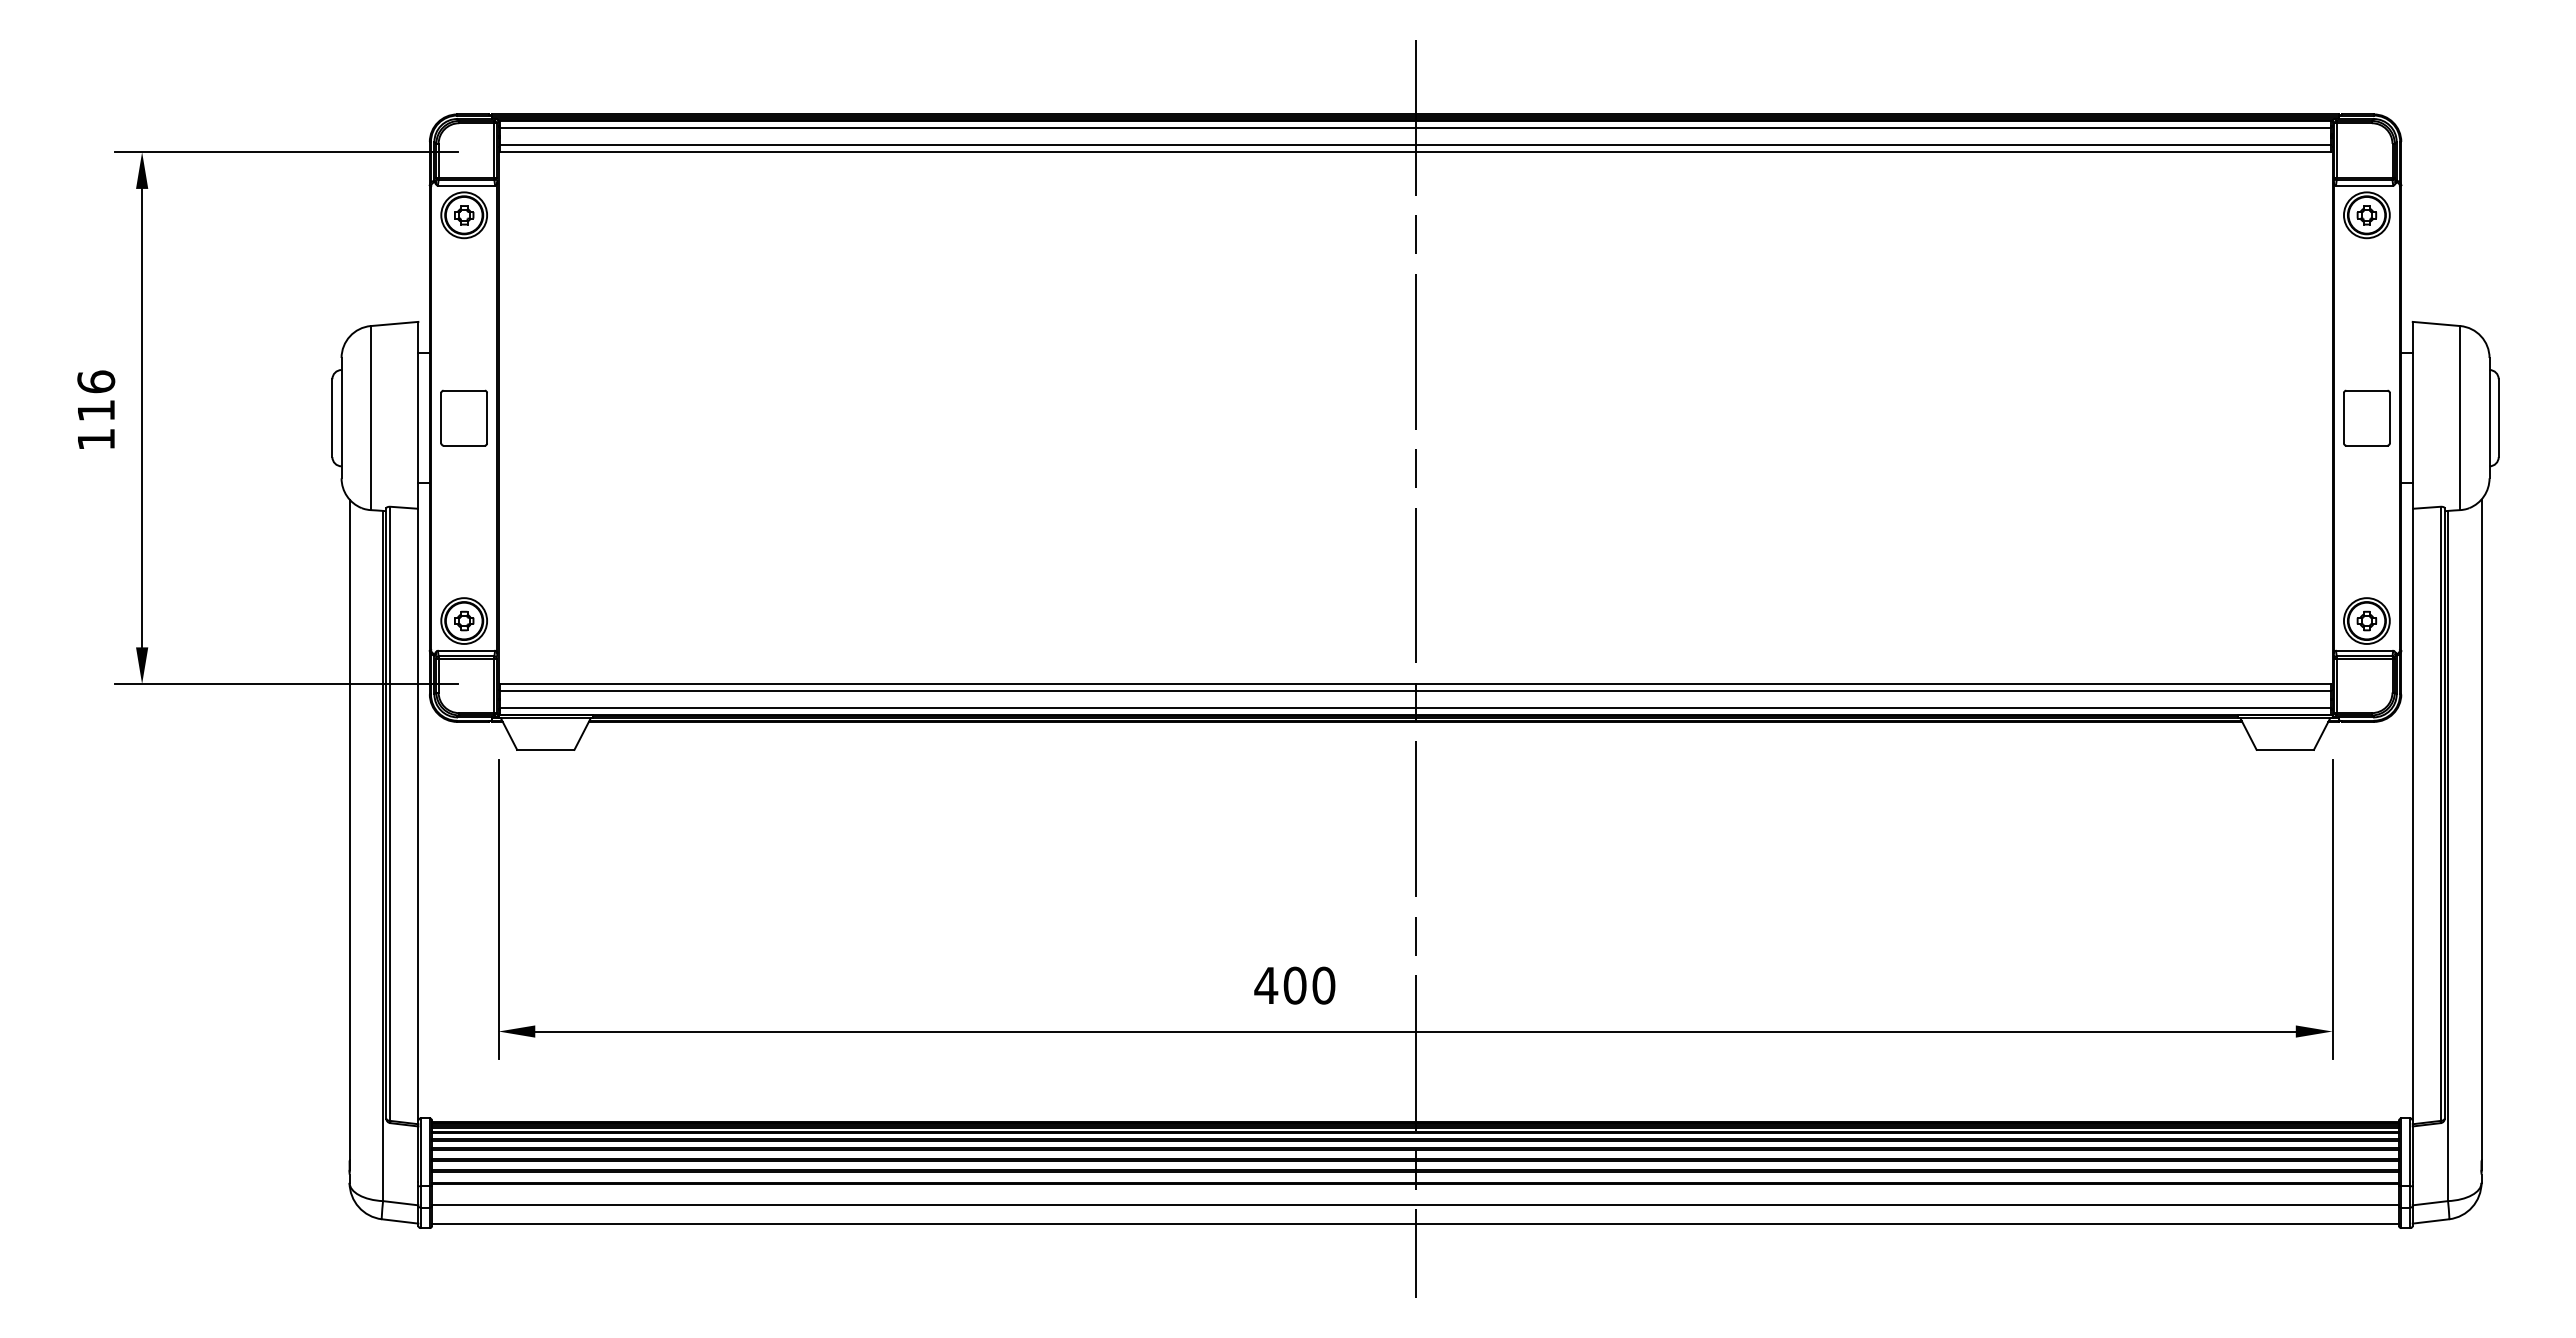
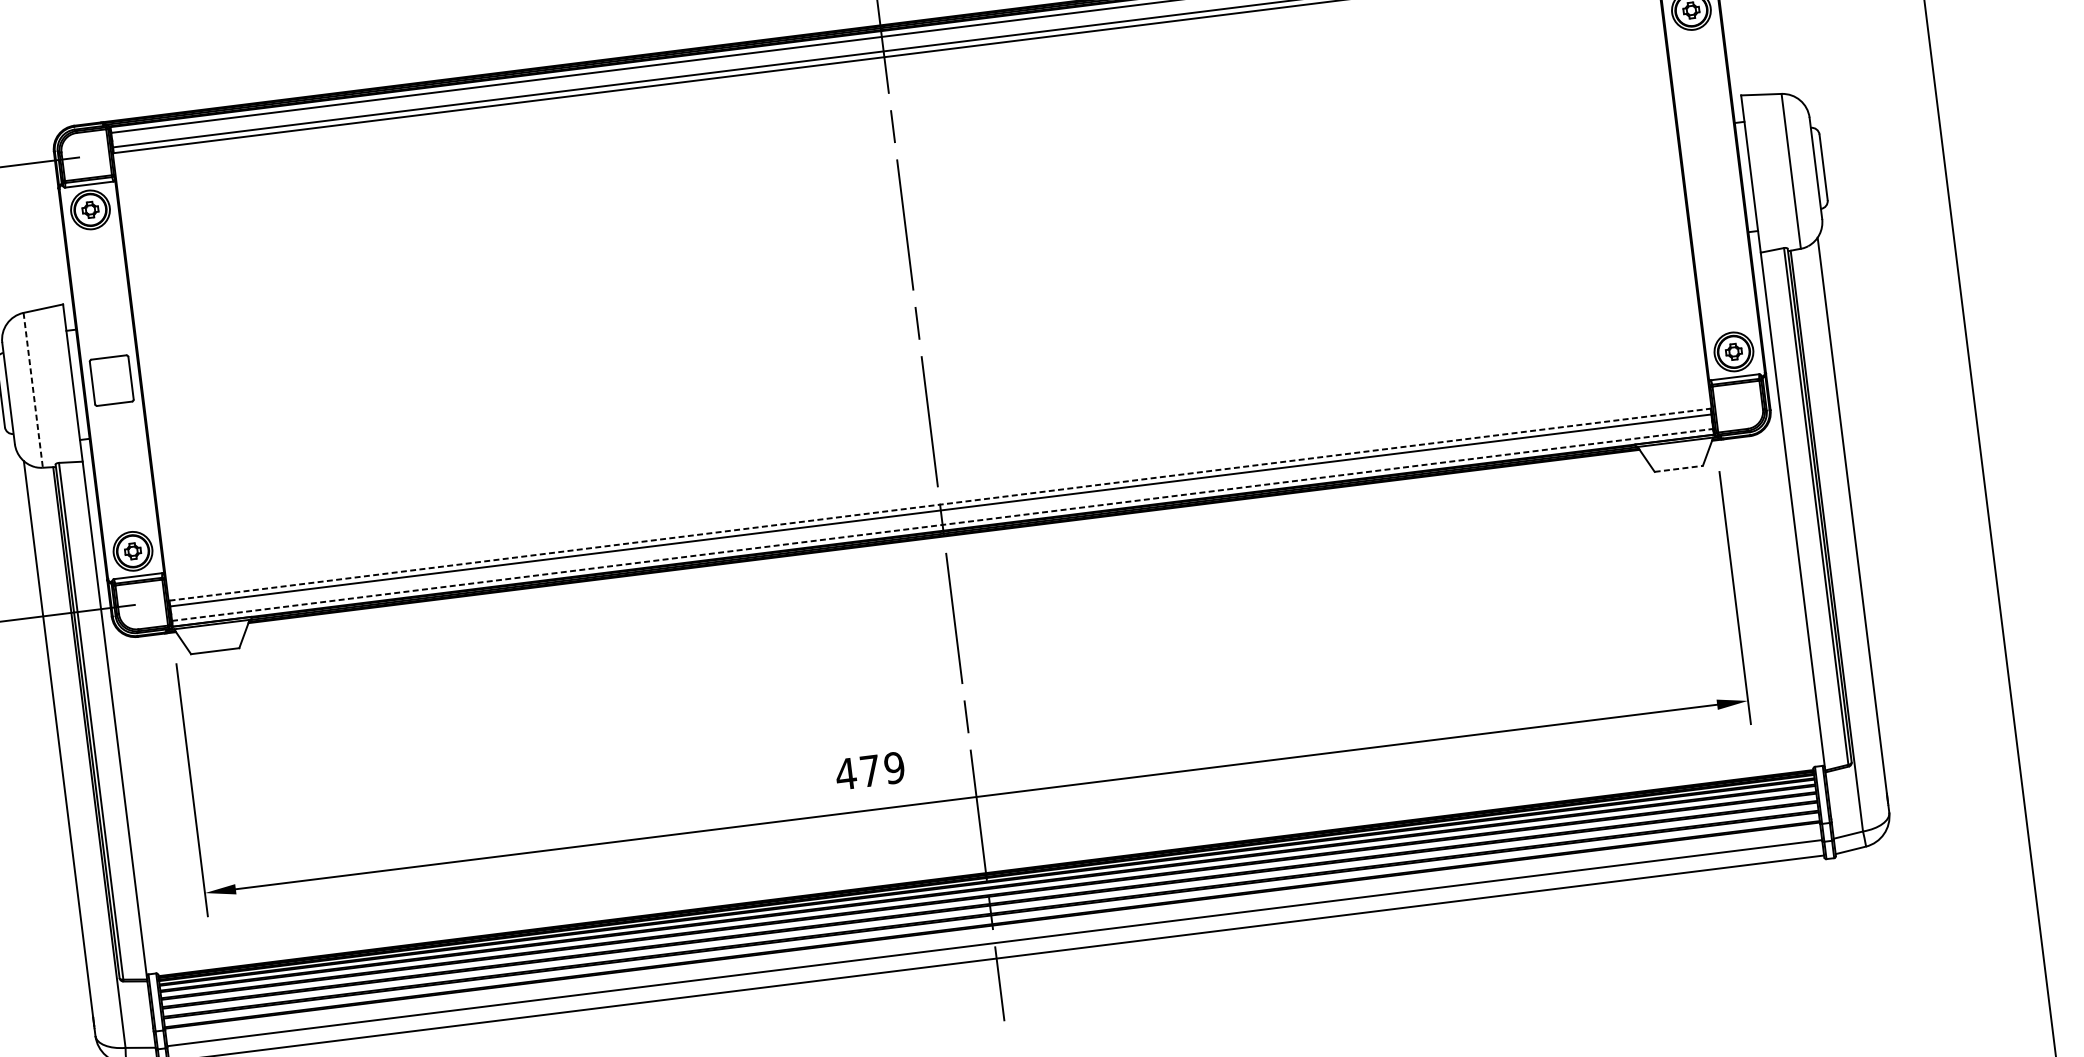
part: (2366, 417) -> (1712, 180), removed
line: (370, 418) -> (32, 390), solid -> dashed
line: (1415, 684) -> (940, 505), solid -> dashed
line: (1415, 708) -> (942, 525), solid -> dashed
line: (2285, 749) -> (1678, 468), solid -> dashed
text: (1309, 985) -> (882, 769), 400 -> 479

